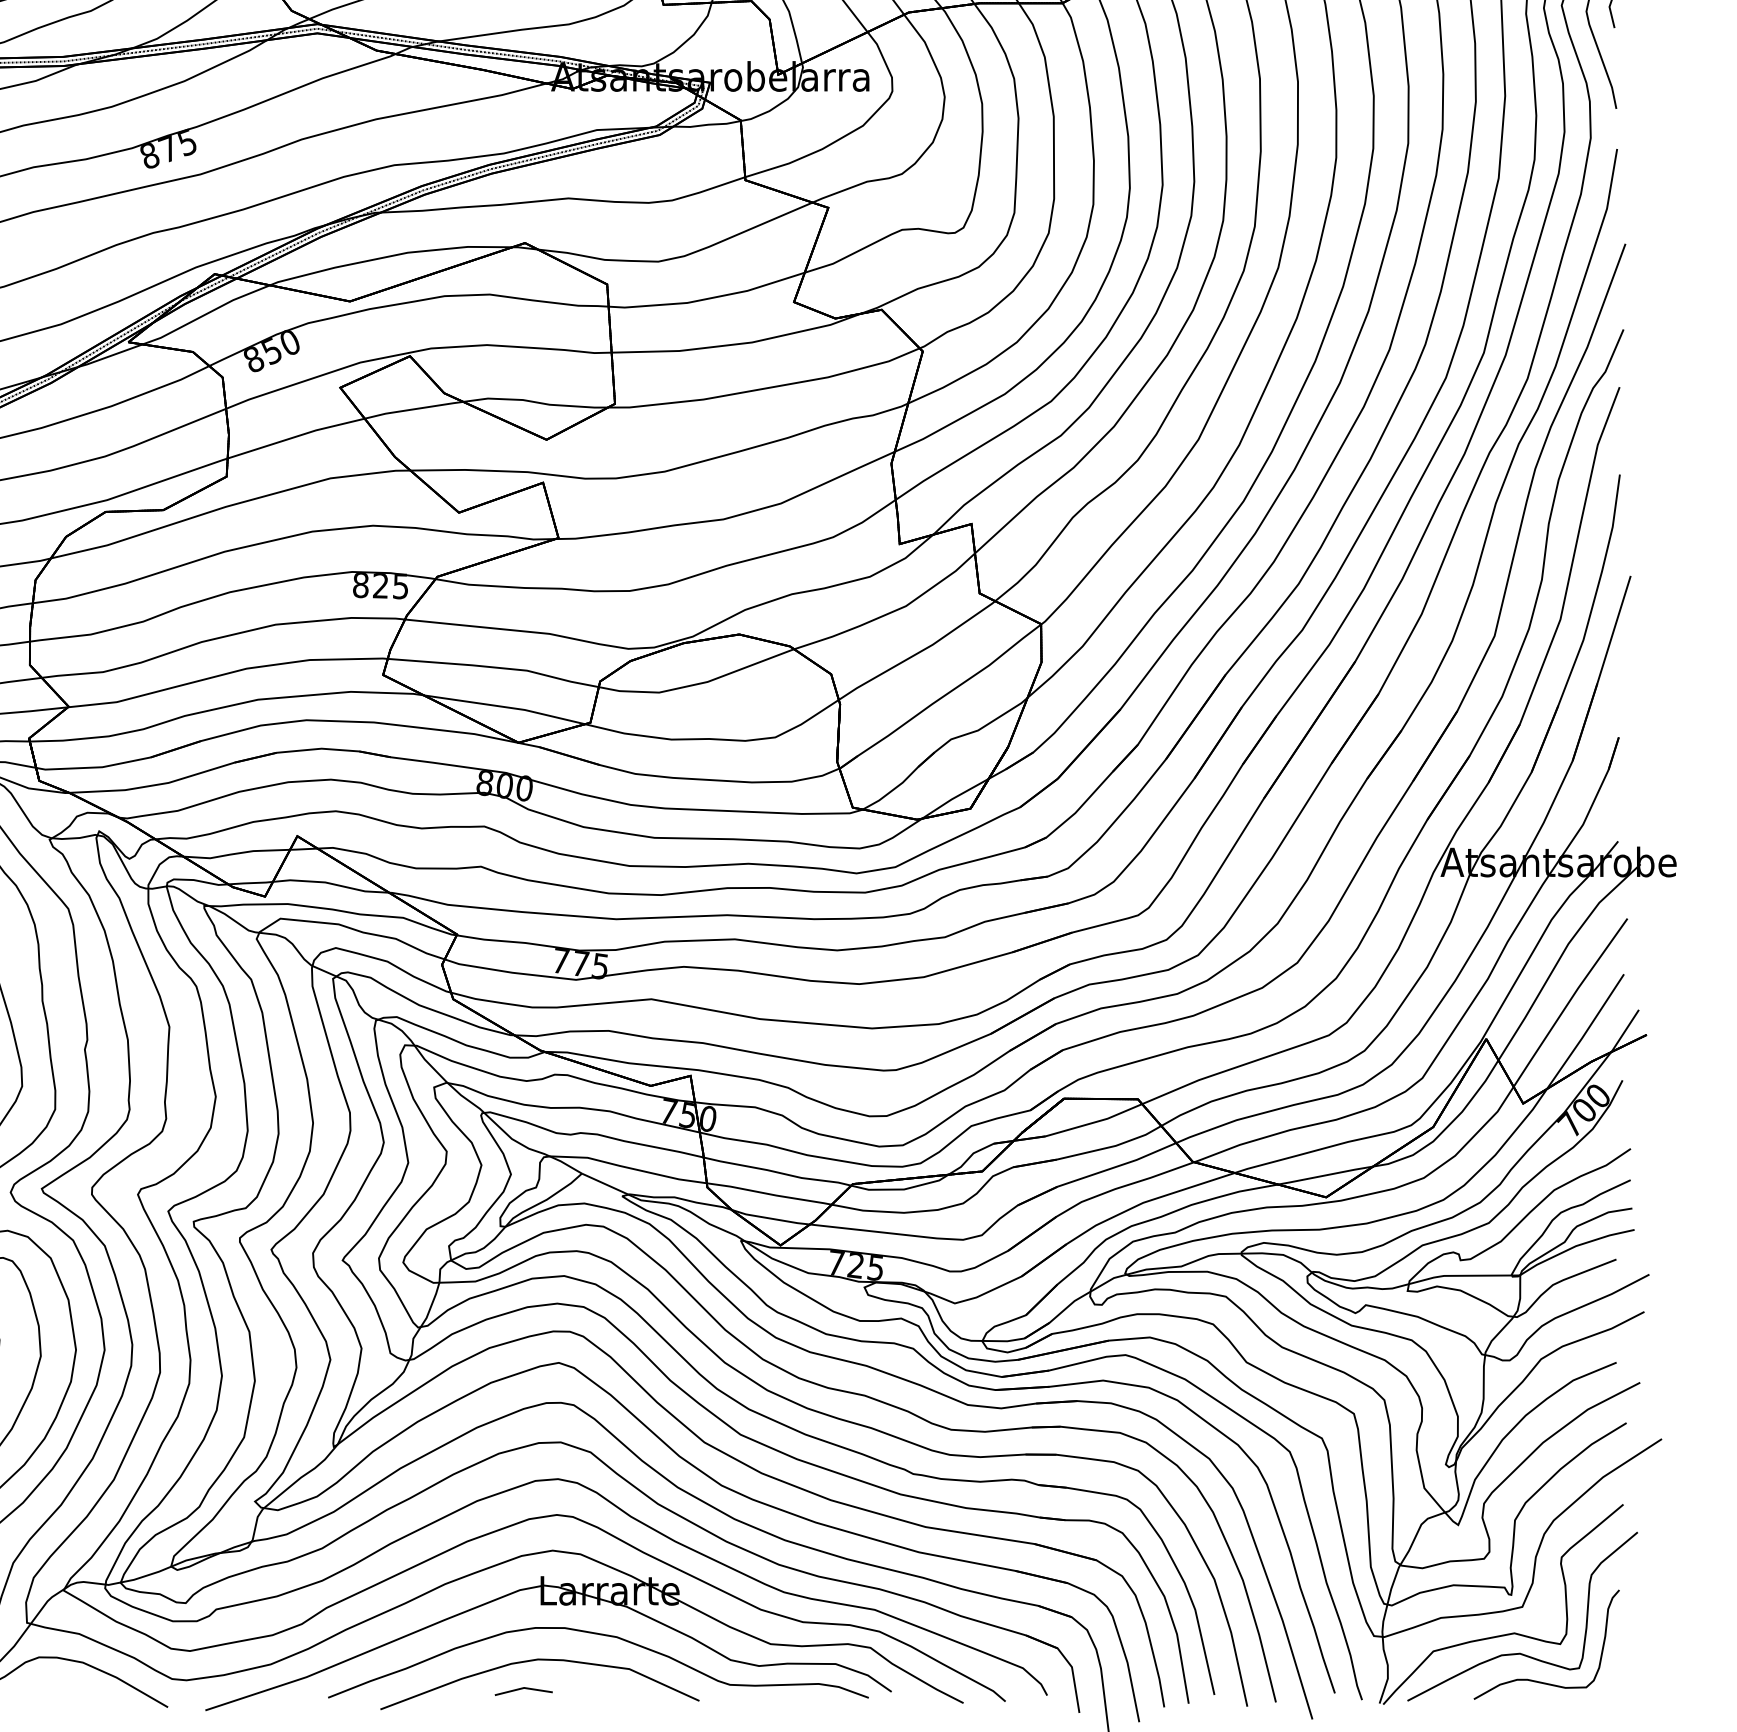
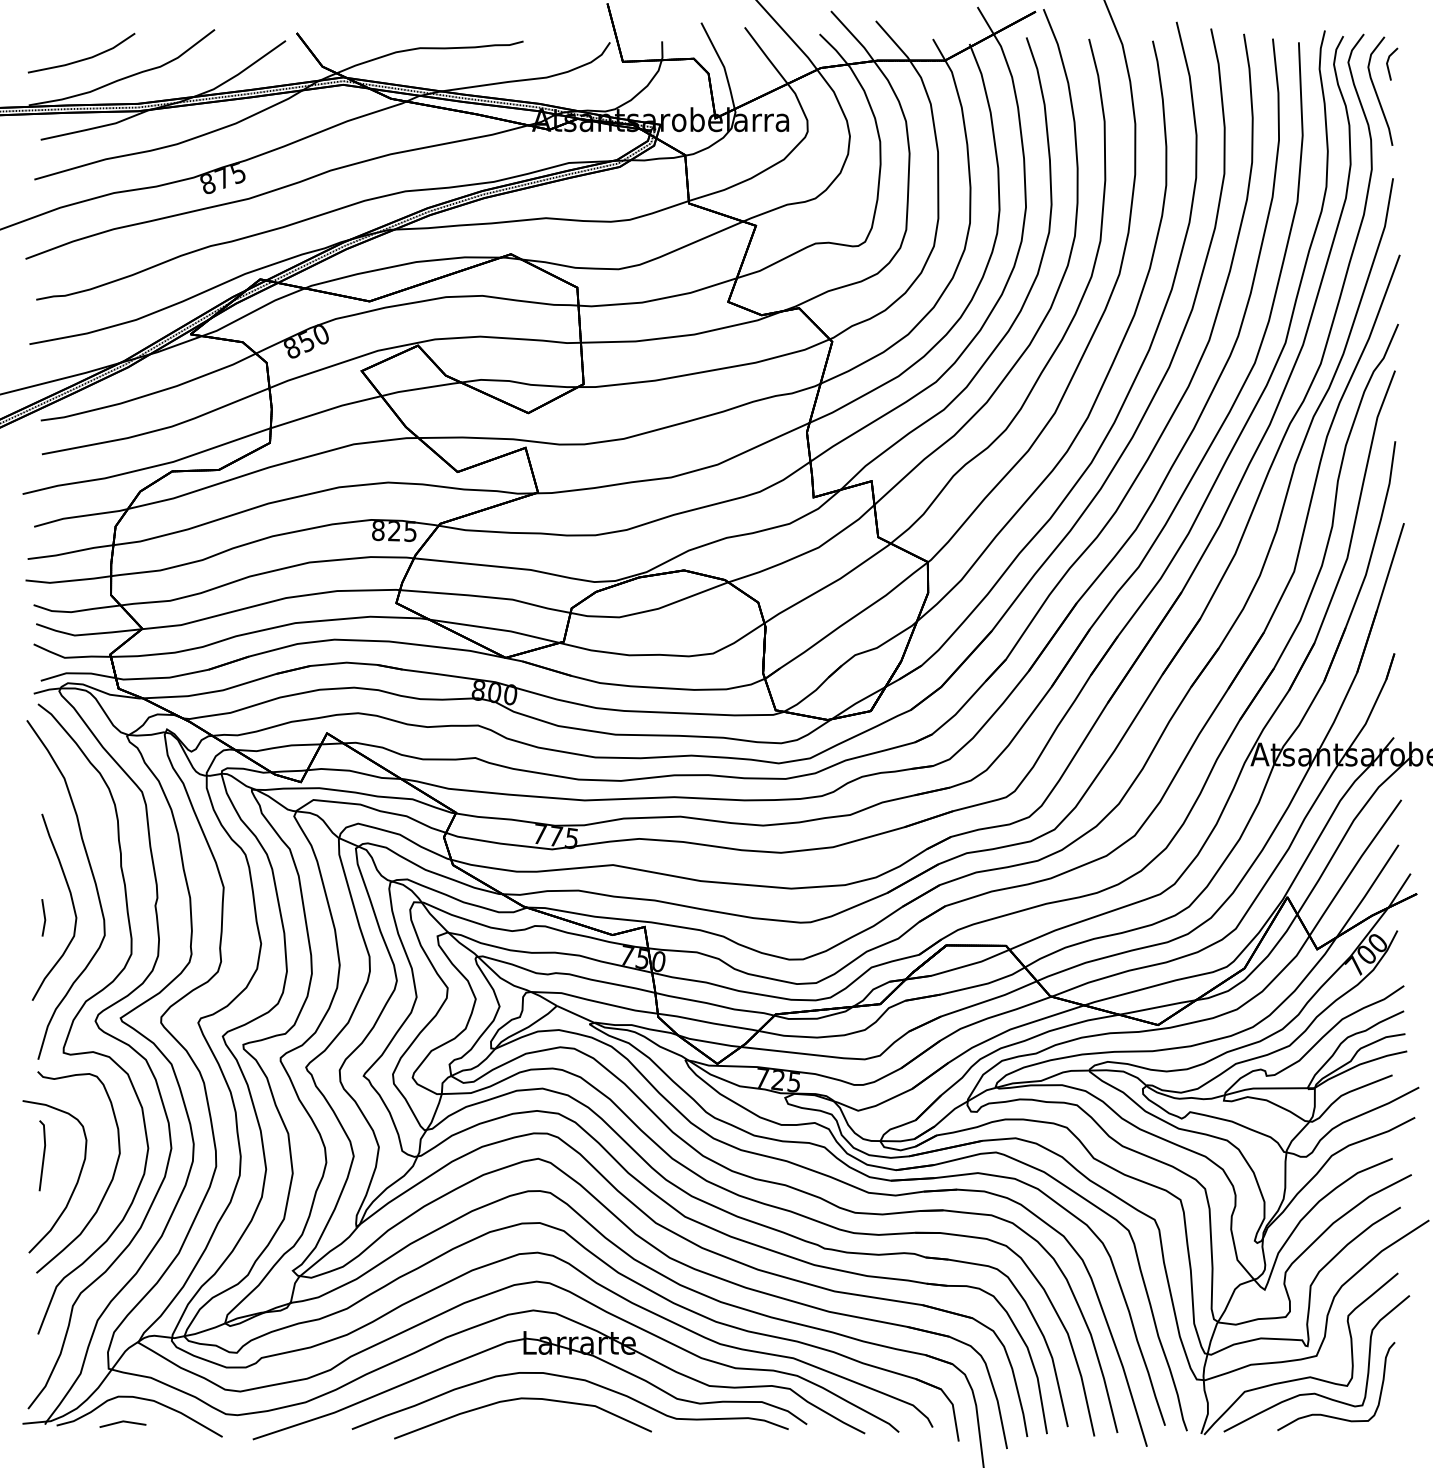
line: (523, 1689) -> (122, 1422), moved

